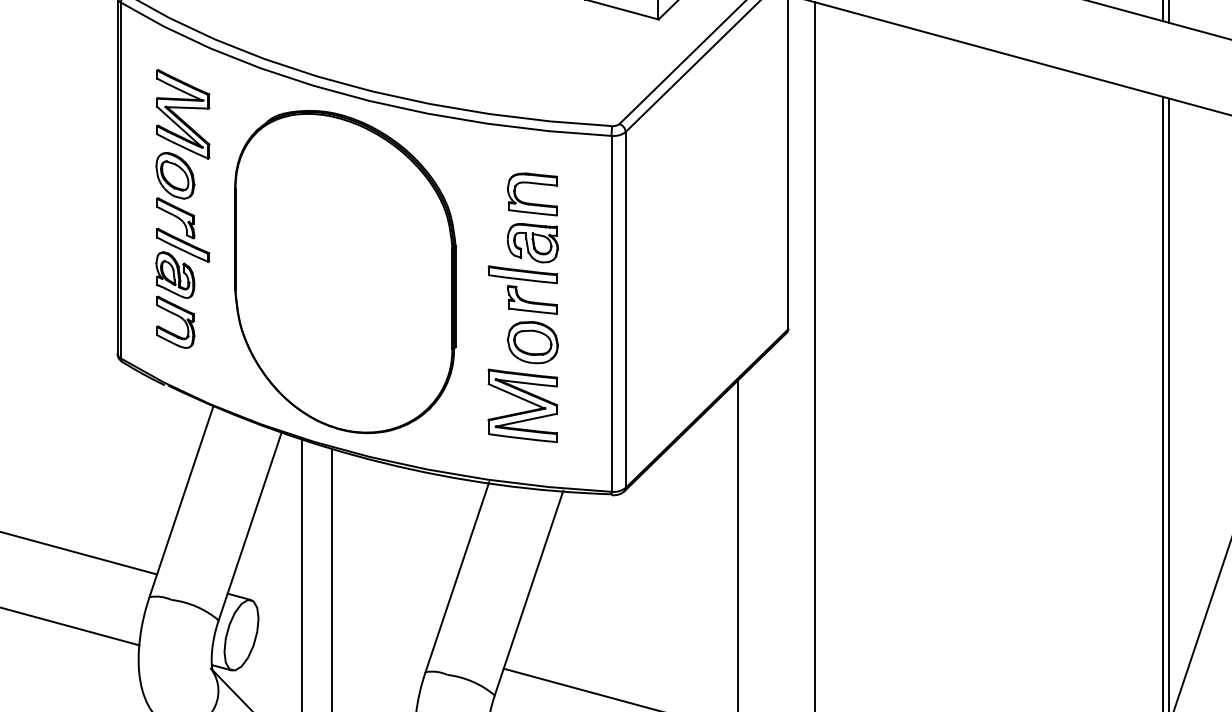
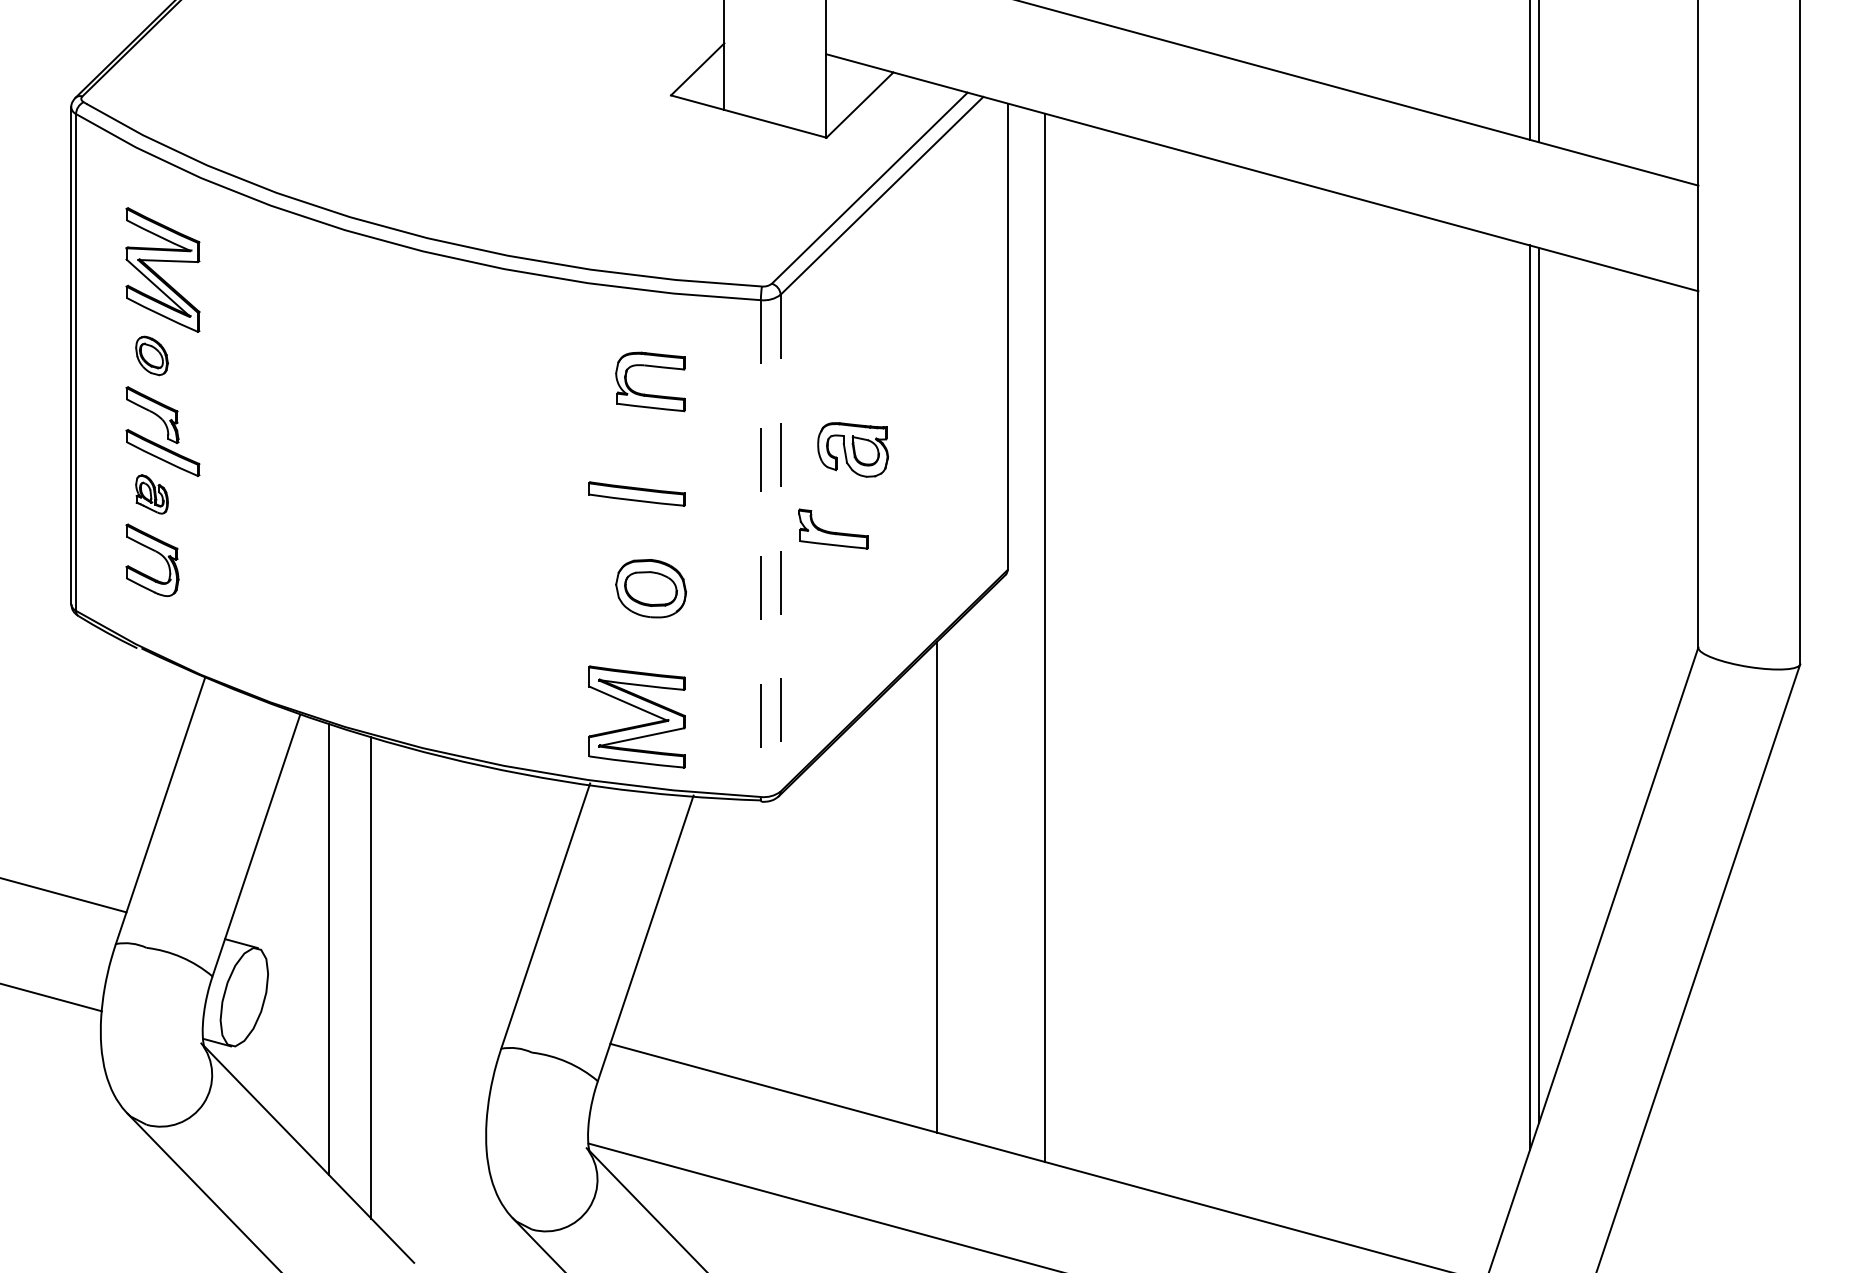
part: (174, 175) -> (151, 355), size x0.6
part: (532, 242) -> (852, 449), moved
part: (345, 271) -> (389, 489), removed
part: (174, 275) -> (151, 494), size x0.6
part: (532, 299) -> (833, 528), moved
line: (625, 310) -> (780, 543), solid -> dashed
line: (611, 314) -> (760, 549), solid -> dashed
part: (524, 400) -> (639, 709), moved

